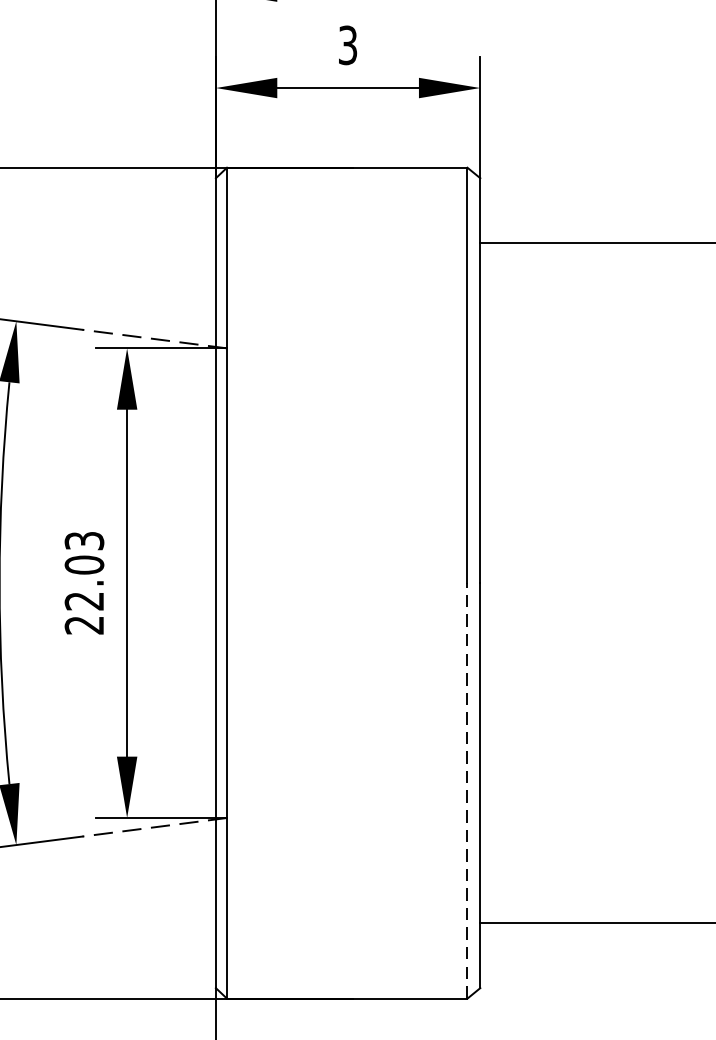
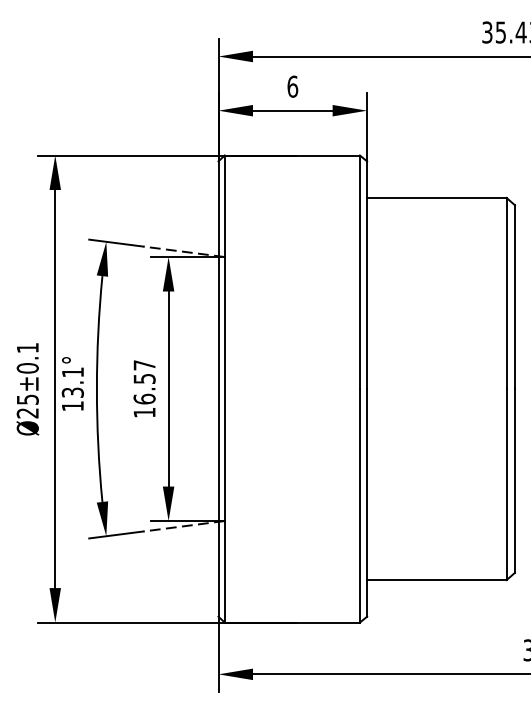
text: (347, 44) -> (292, 86), 3 -> 6
text: (84, 582) -> (144, 388), 22.03 -> 16.57
line: (466, 790) -> (359, 505), dashed -> solid

